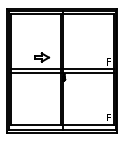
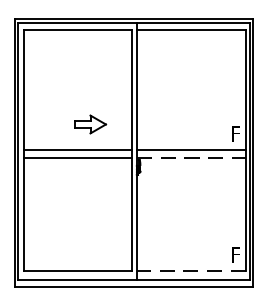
line: (88, 73) -> (191, 158), solid -> dashed
line: (87, 125) -> (189, 271), solid -> dashed

